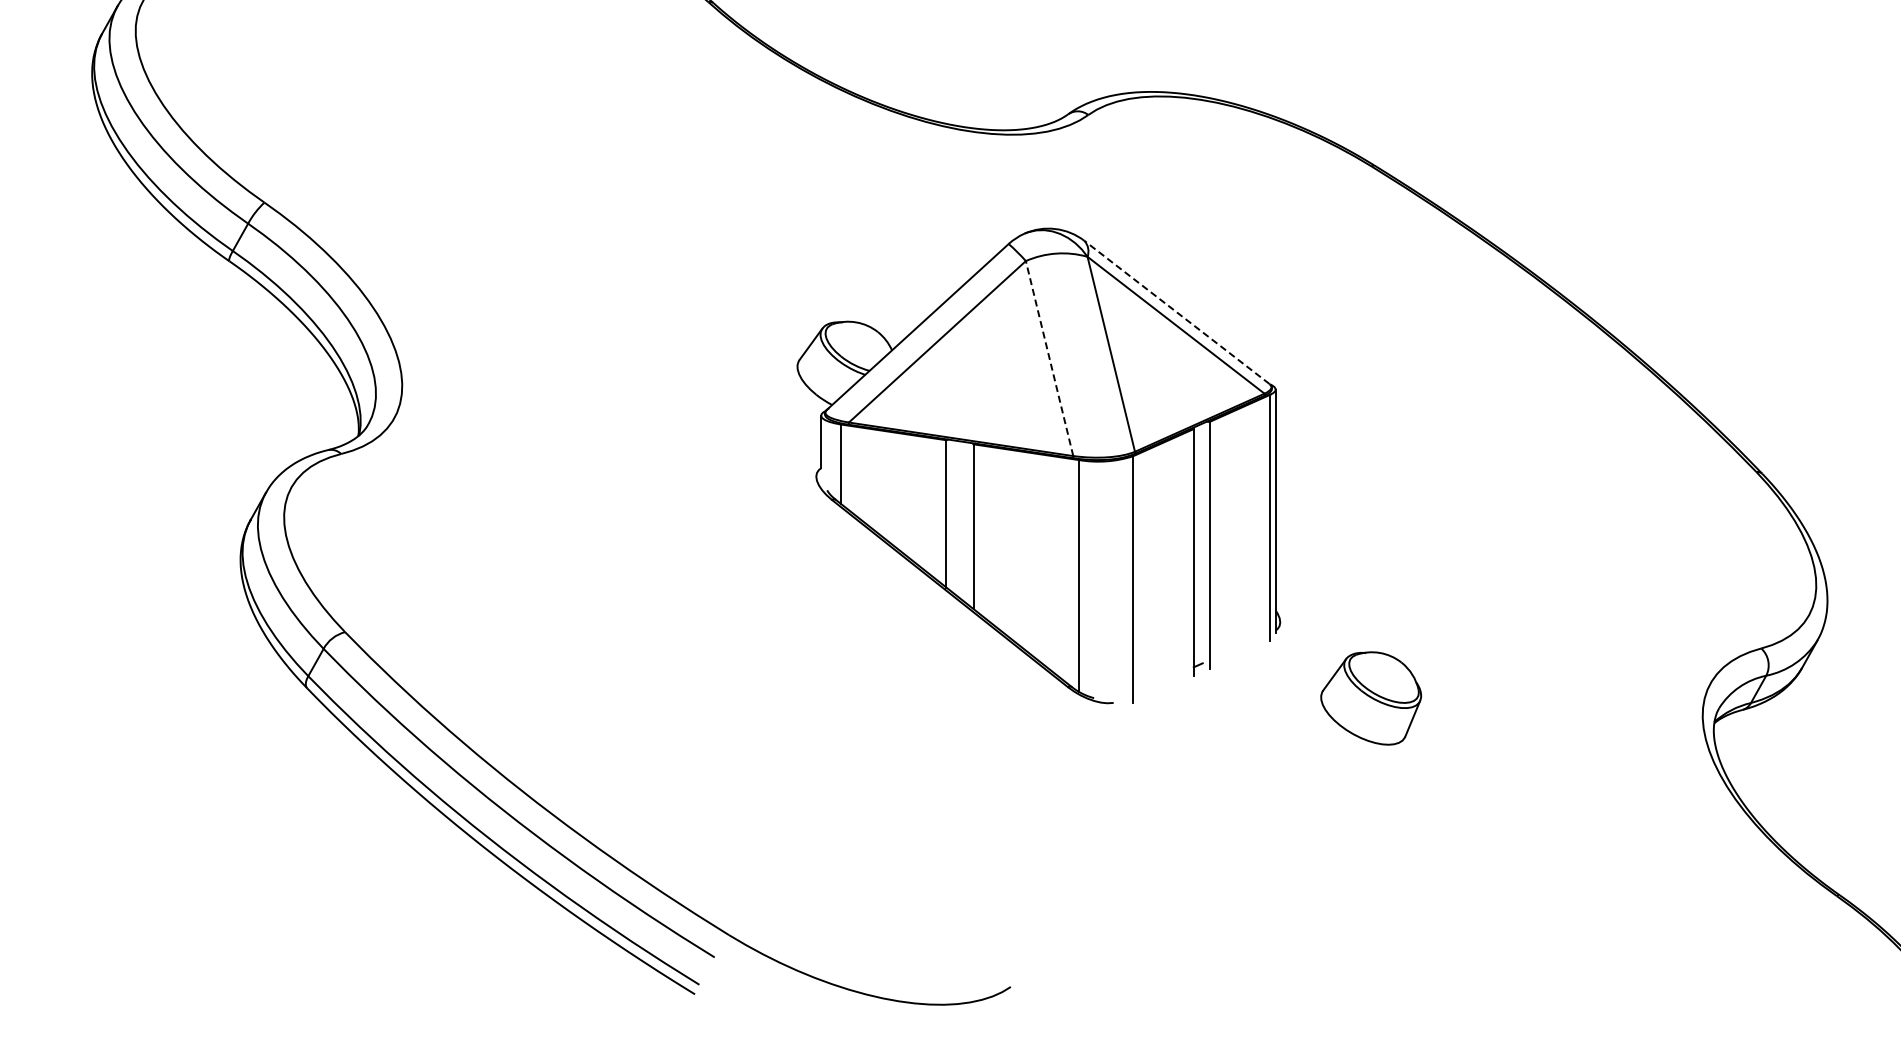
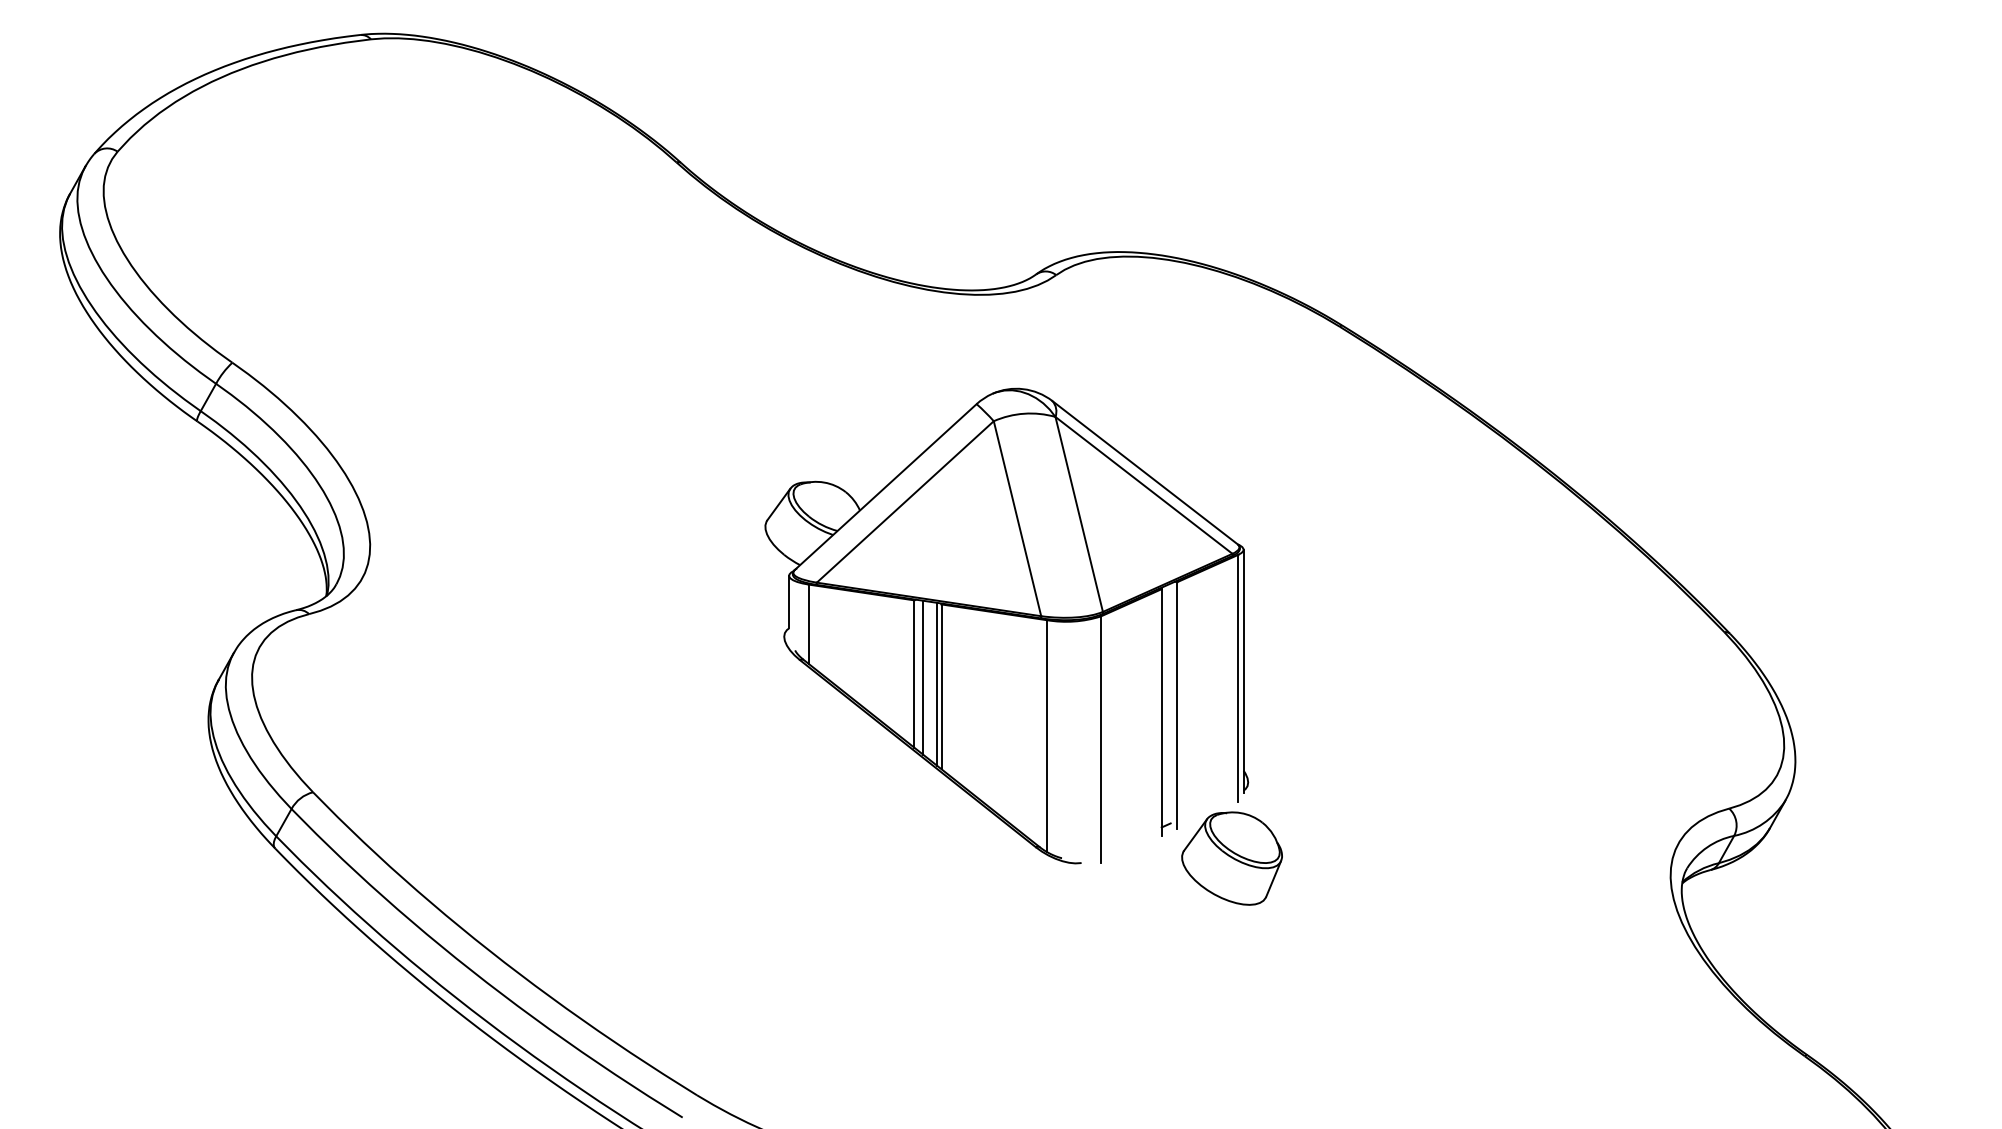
line: (1176, 312) -> (1144, 472), dashed -> solid
line: (1049, 358) -> (1017, 518), dashed -> solid
line: (955, 517) -> (923, 677), added
line: (969, 524) -> (937, 684), added
part: (1370, 698) -> (1231, 858), moved

